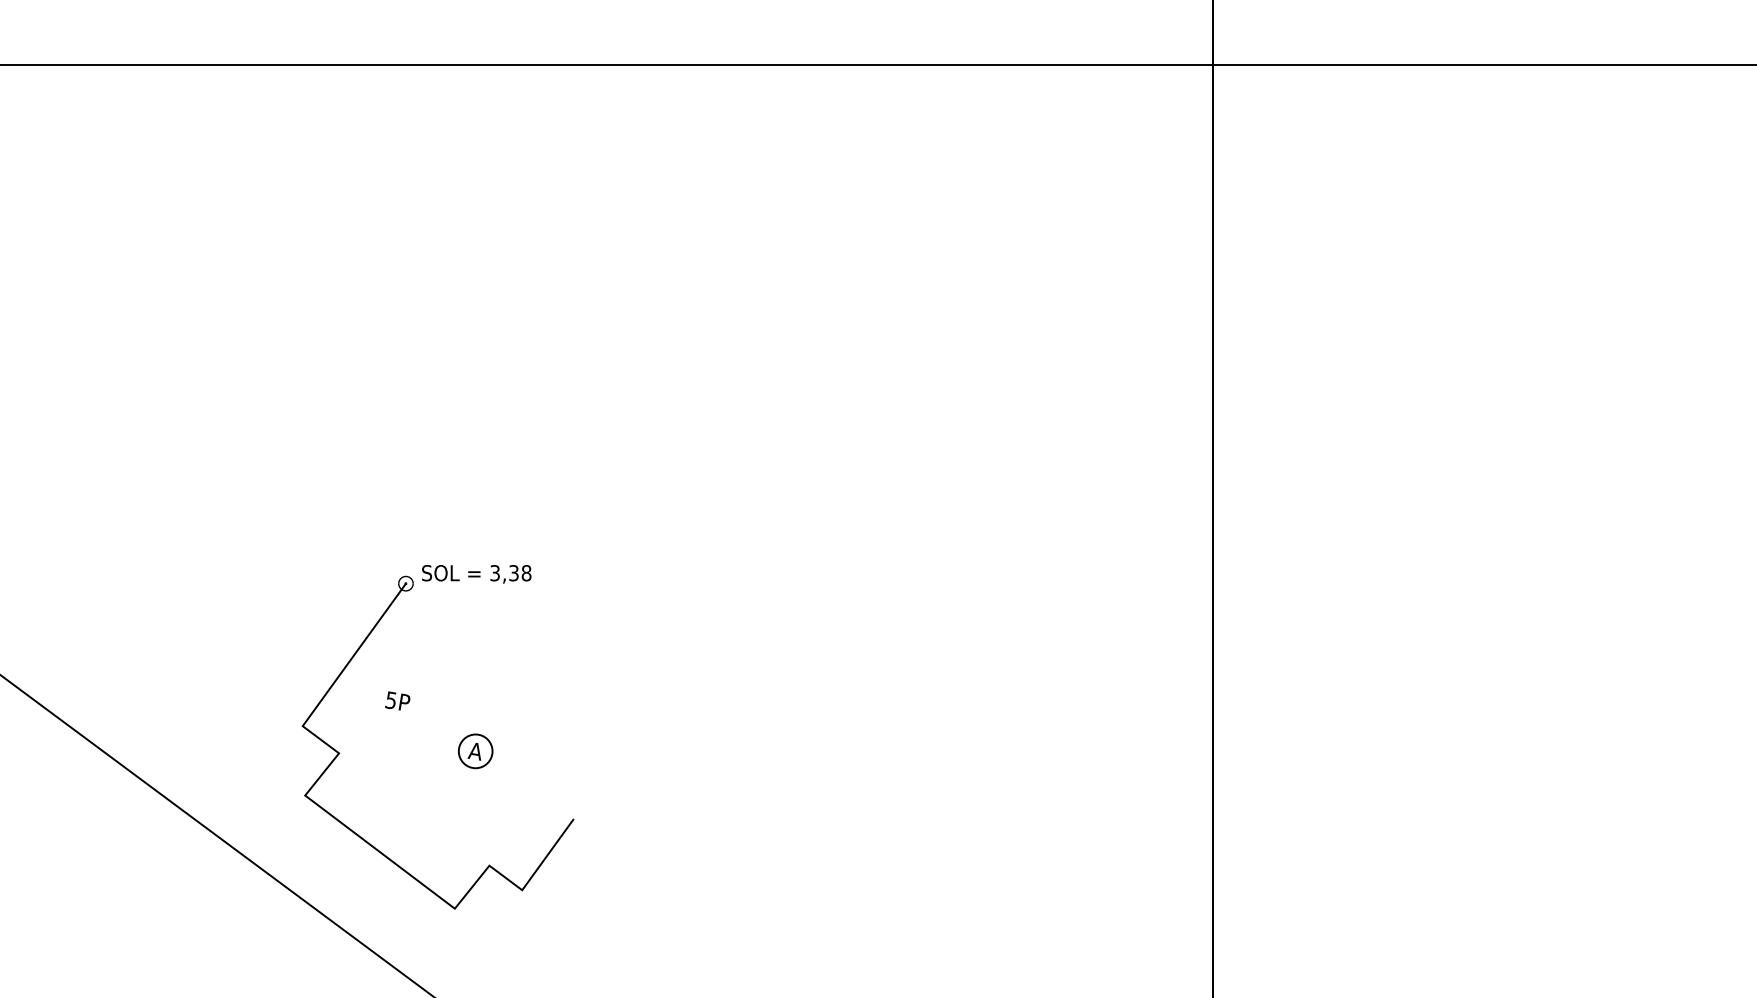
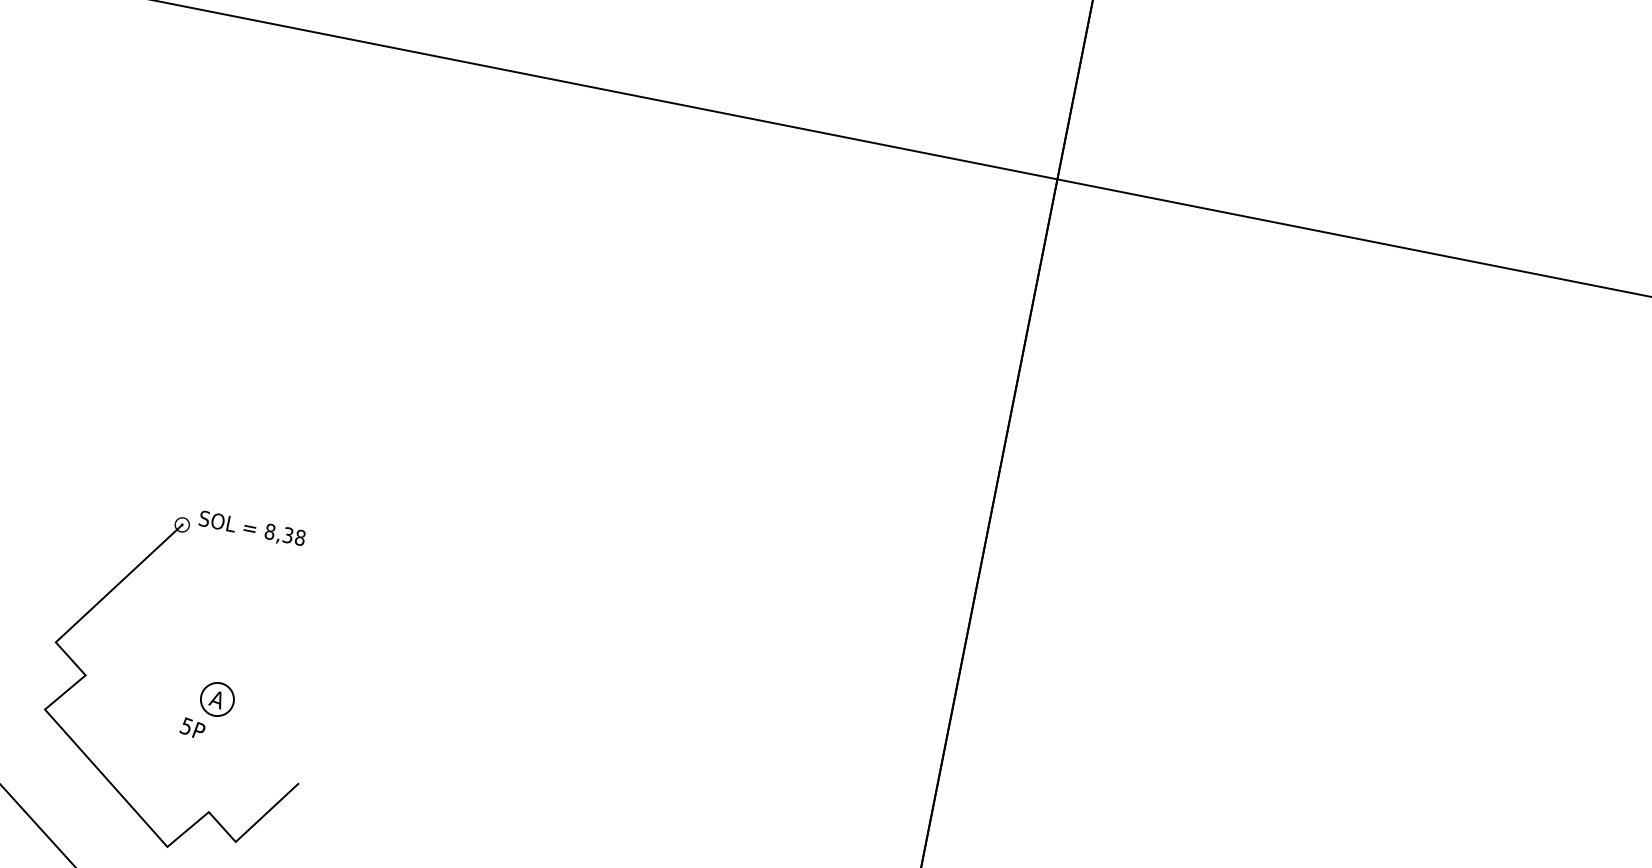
text: (495, 573) -> (270, 532), 3,38 -> 8,38
text: (397, 700) -> (192, 727), moved

